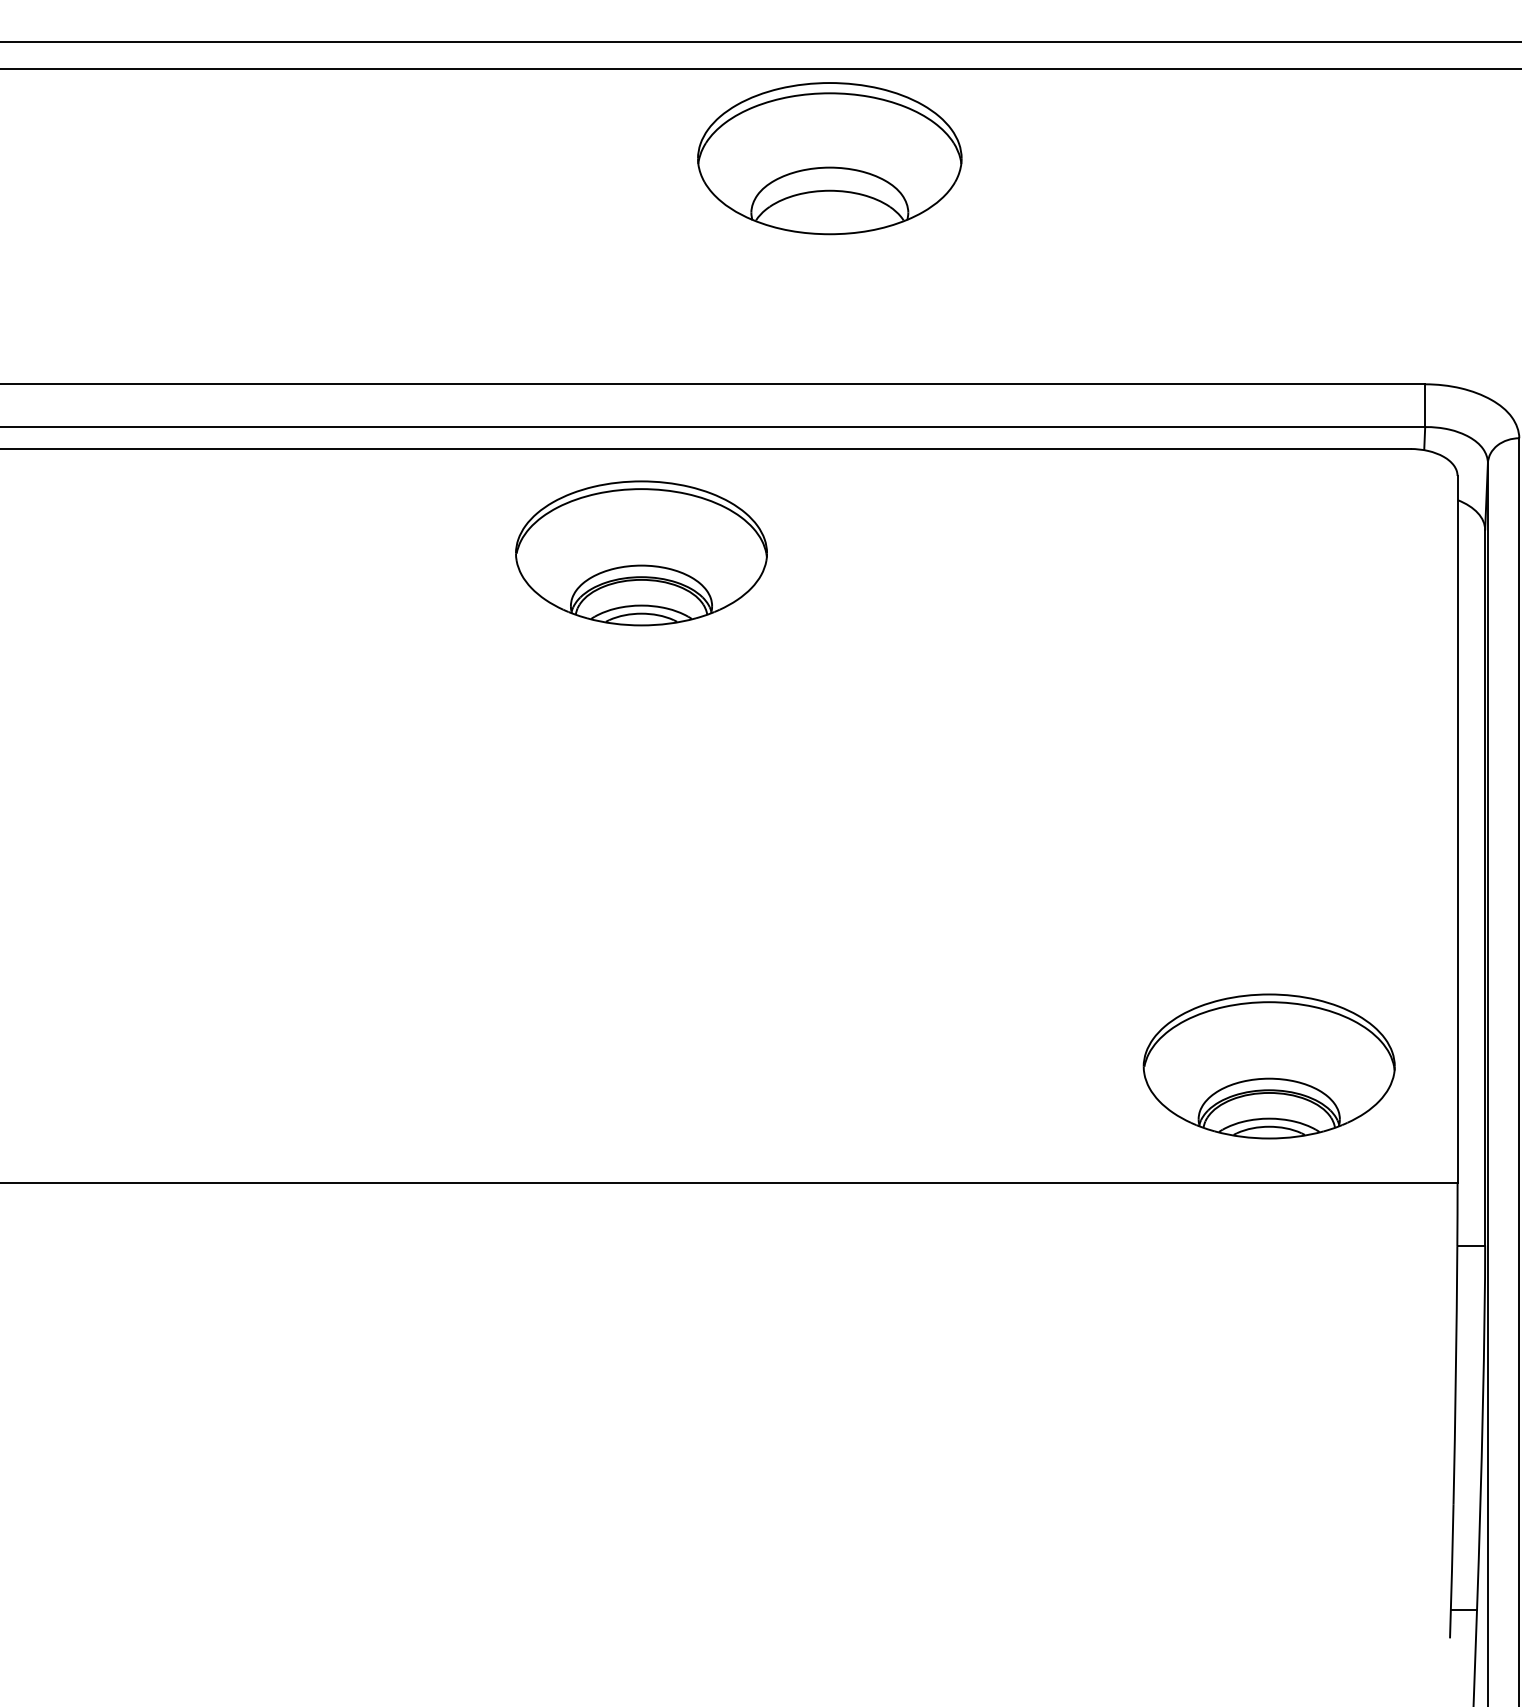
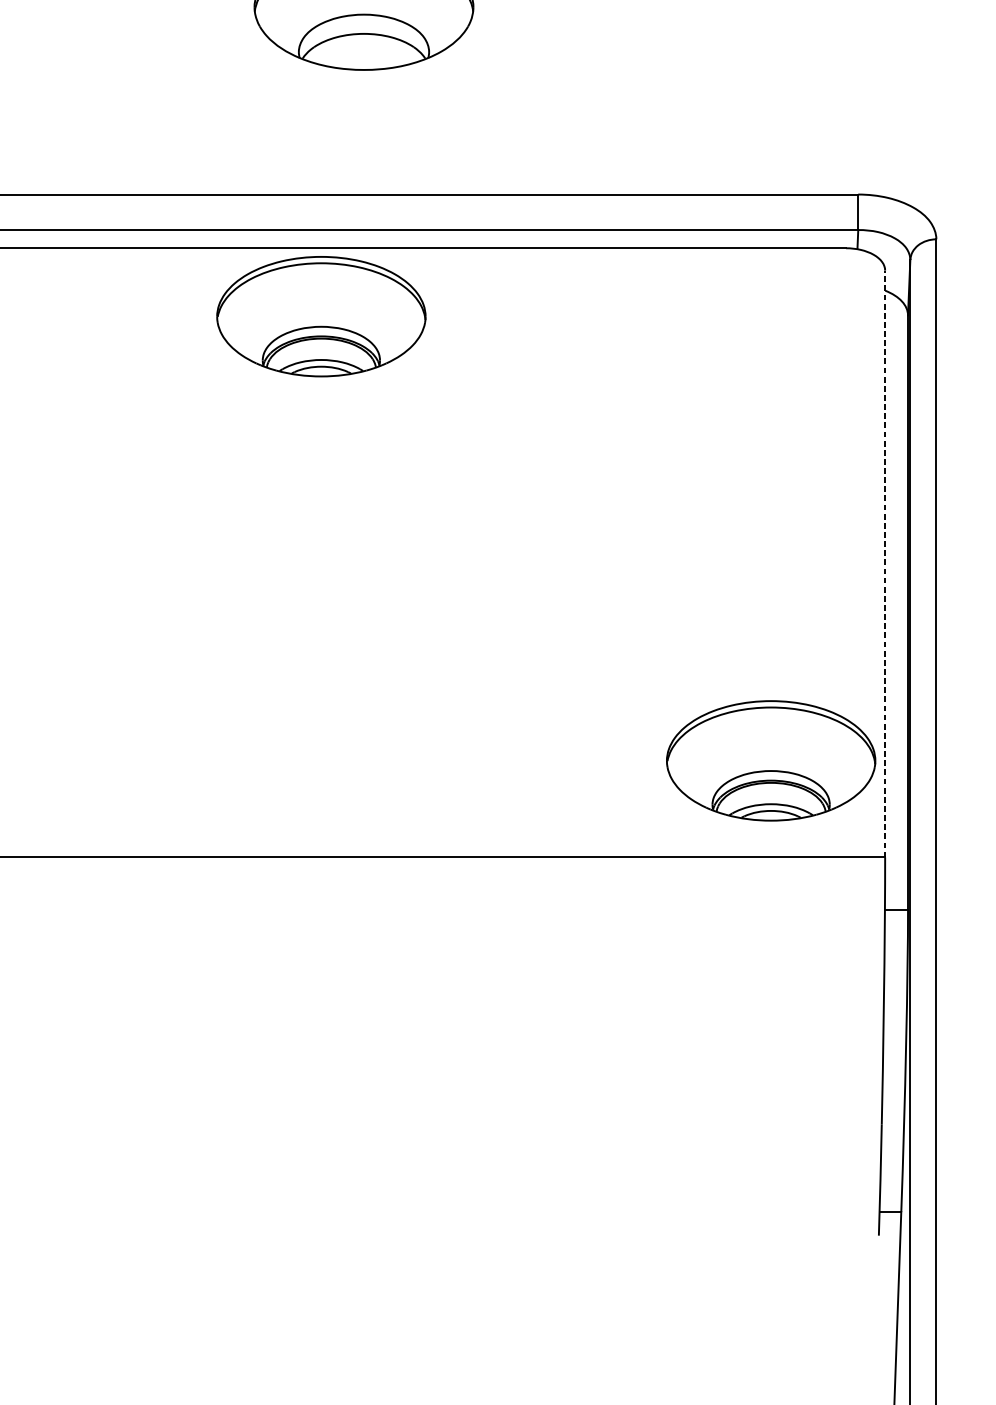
part: (641, 553) -> (321, 316), moved
line: (1457, 828) -> (885, 563), solid -> dashed
part: (1268, 1066) -> (770, 760), moved

